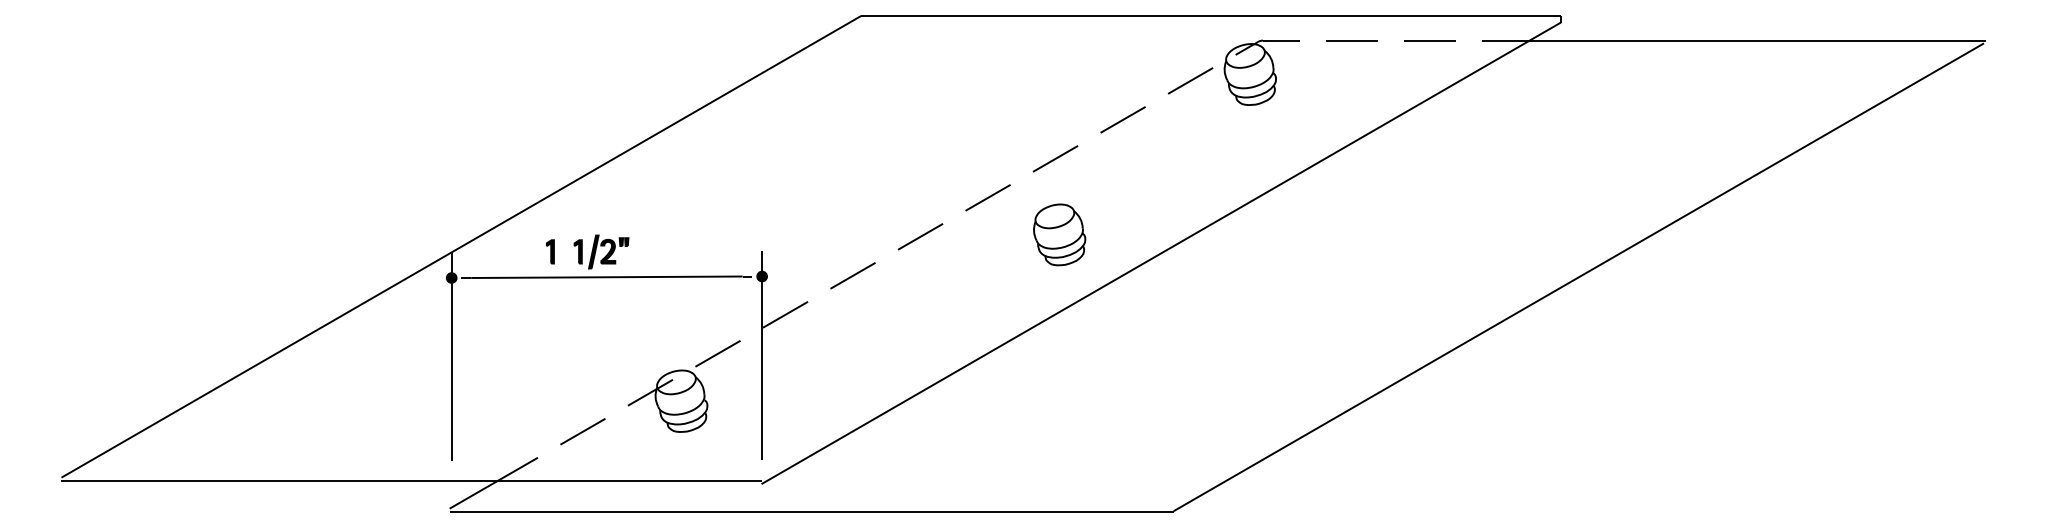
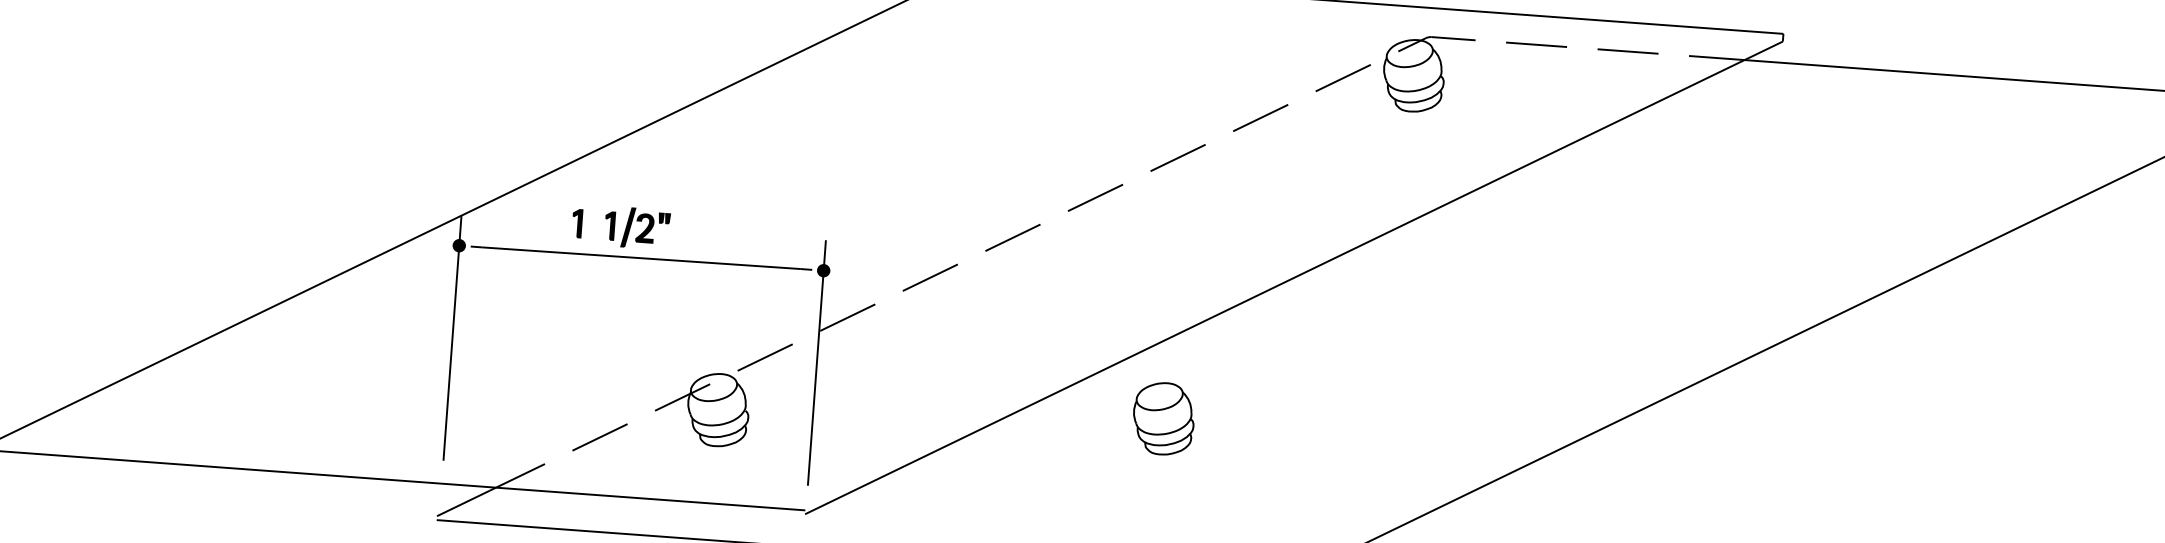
part: (1059, 234) -> (1163, 418), moved

